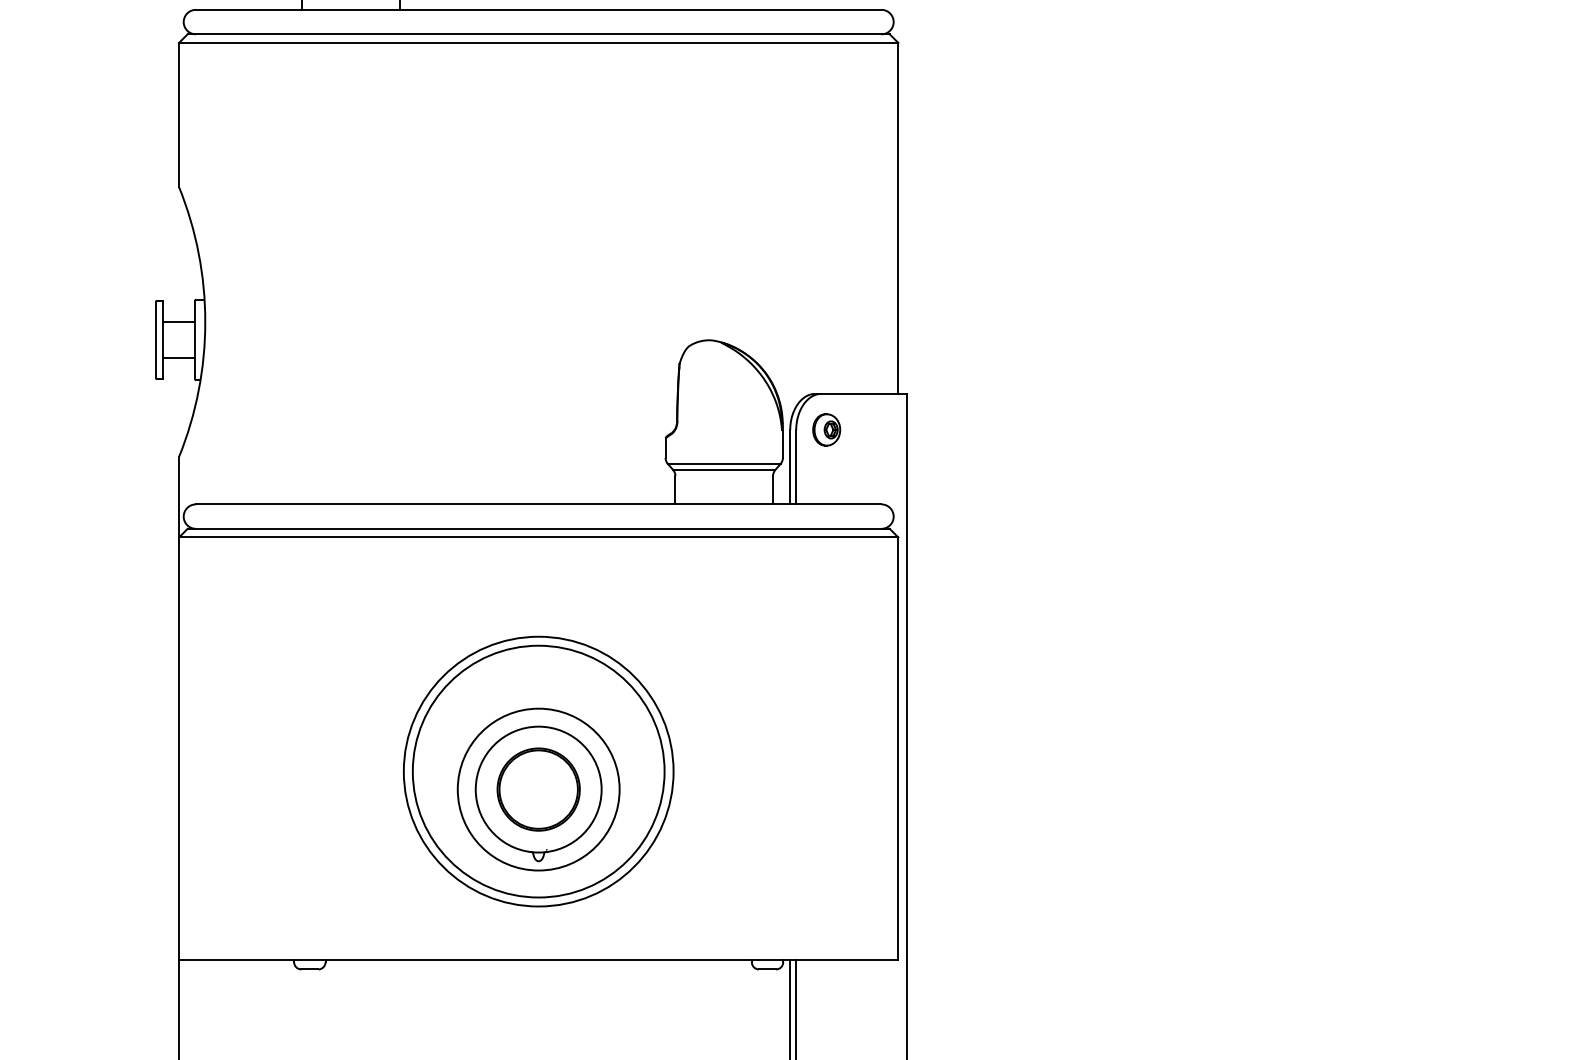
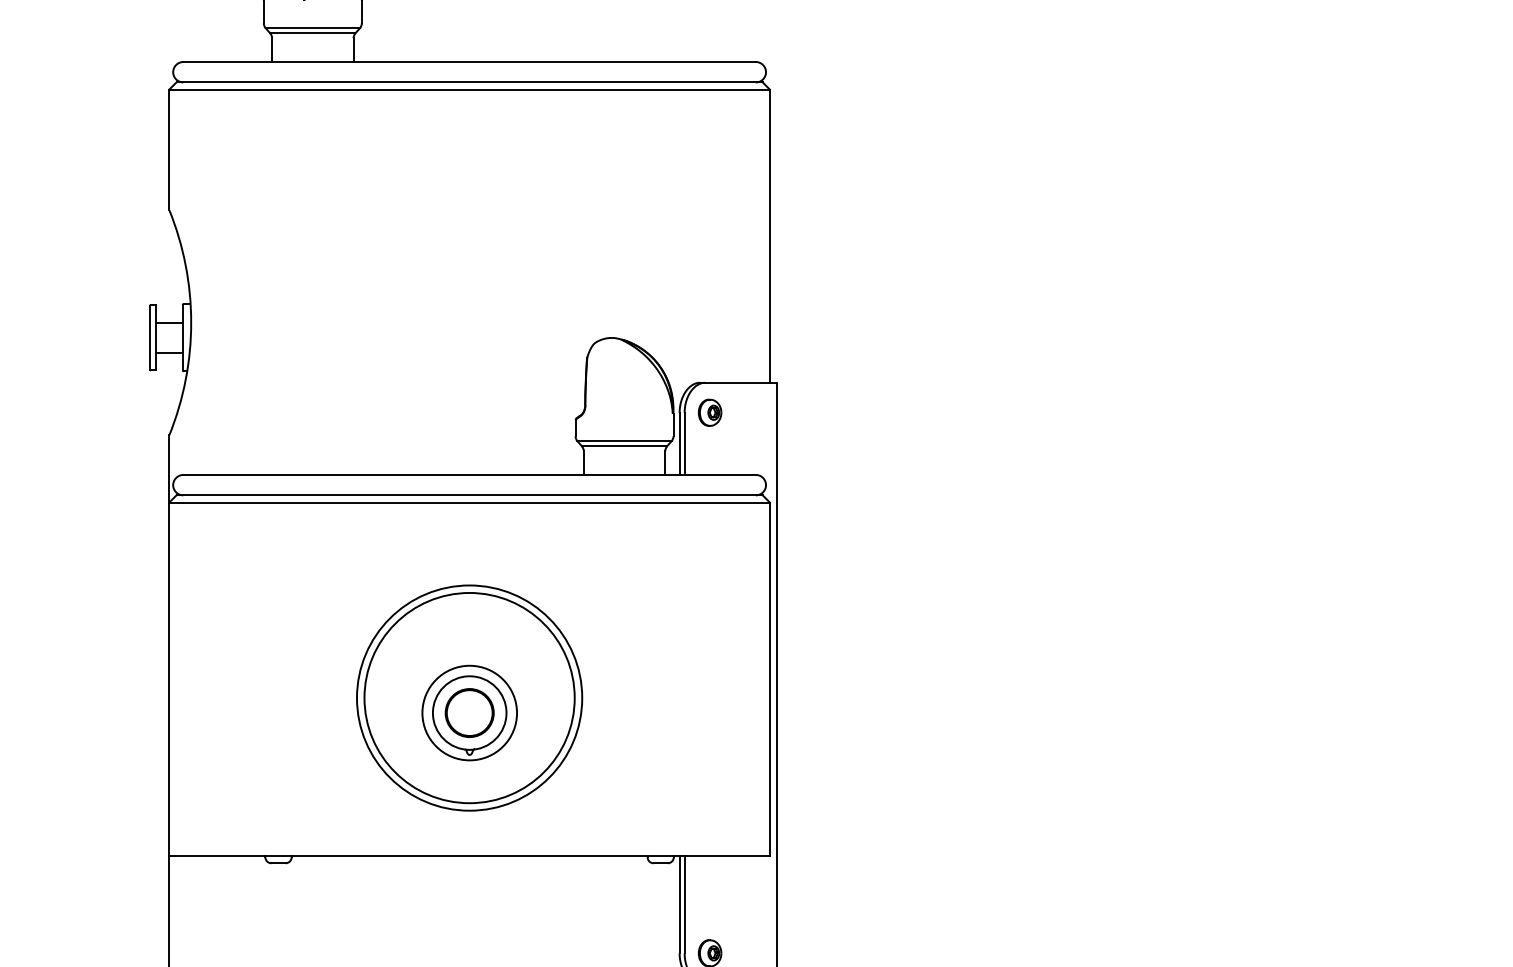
part: (538, 788) -> (469, 712), size x0.7

